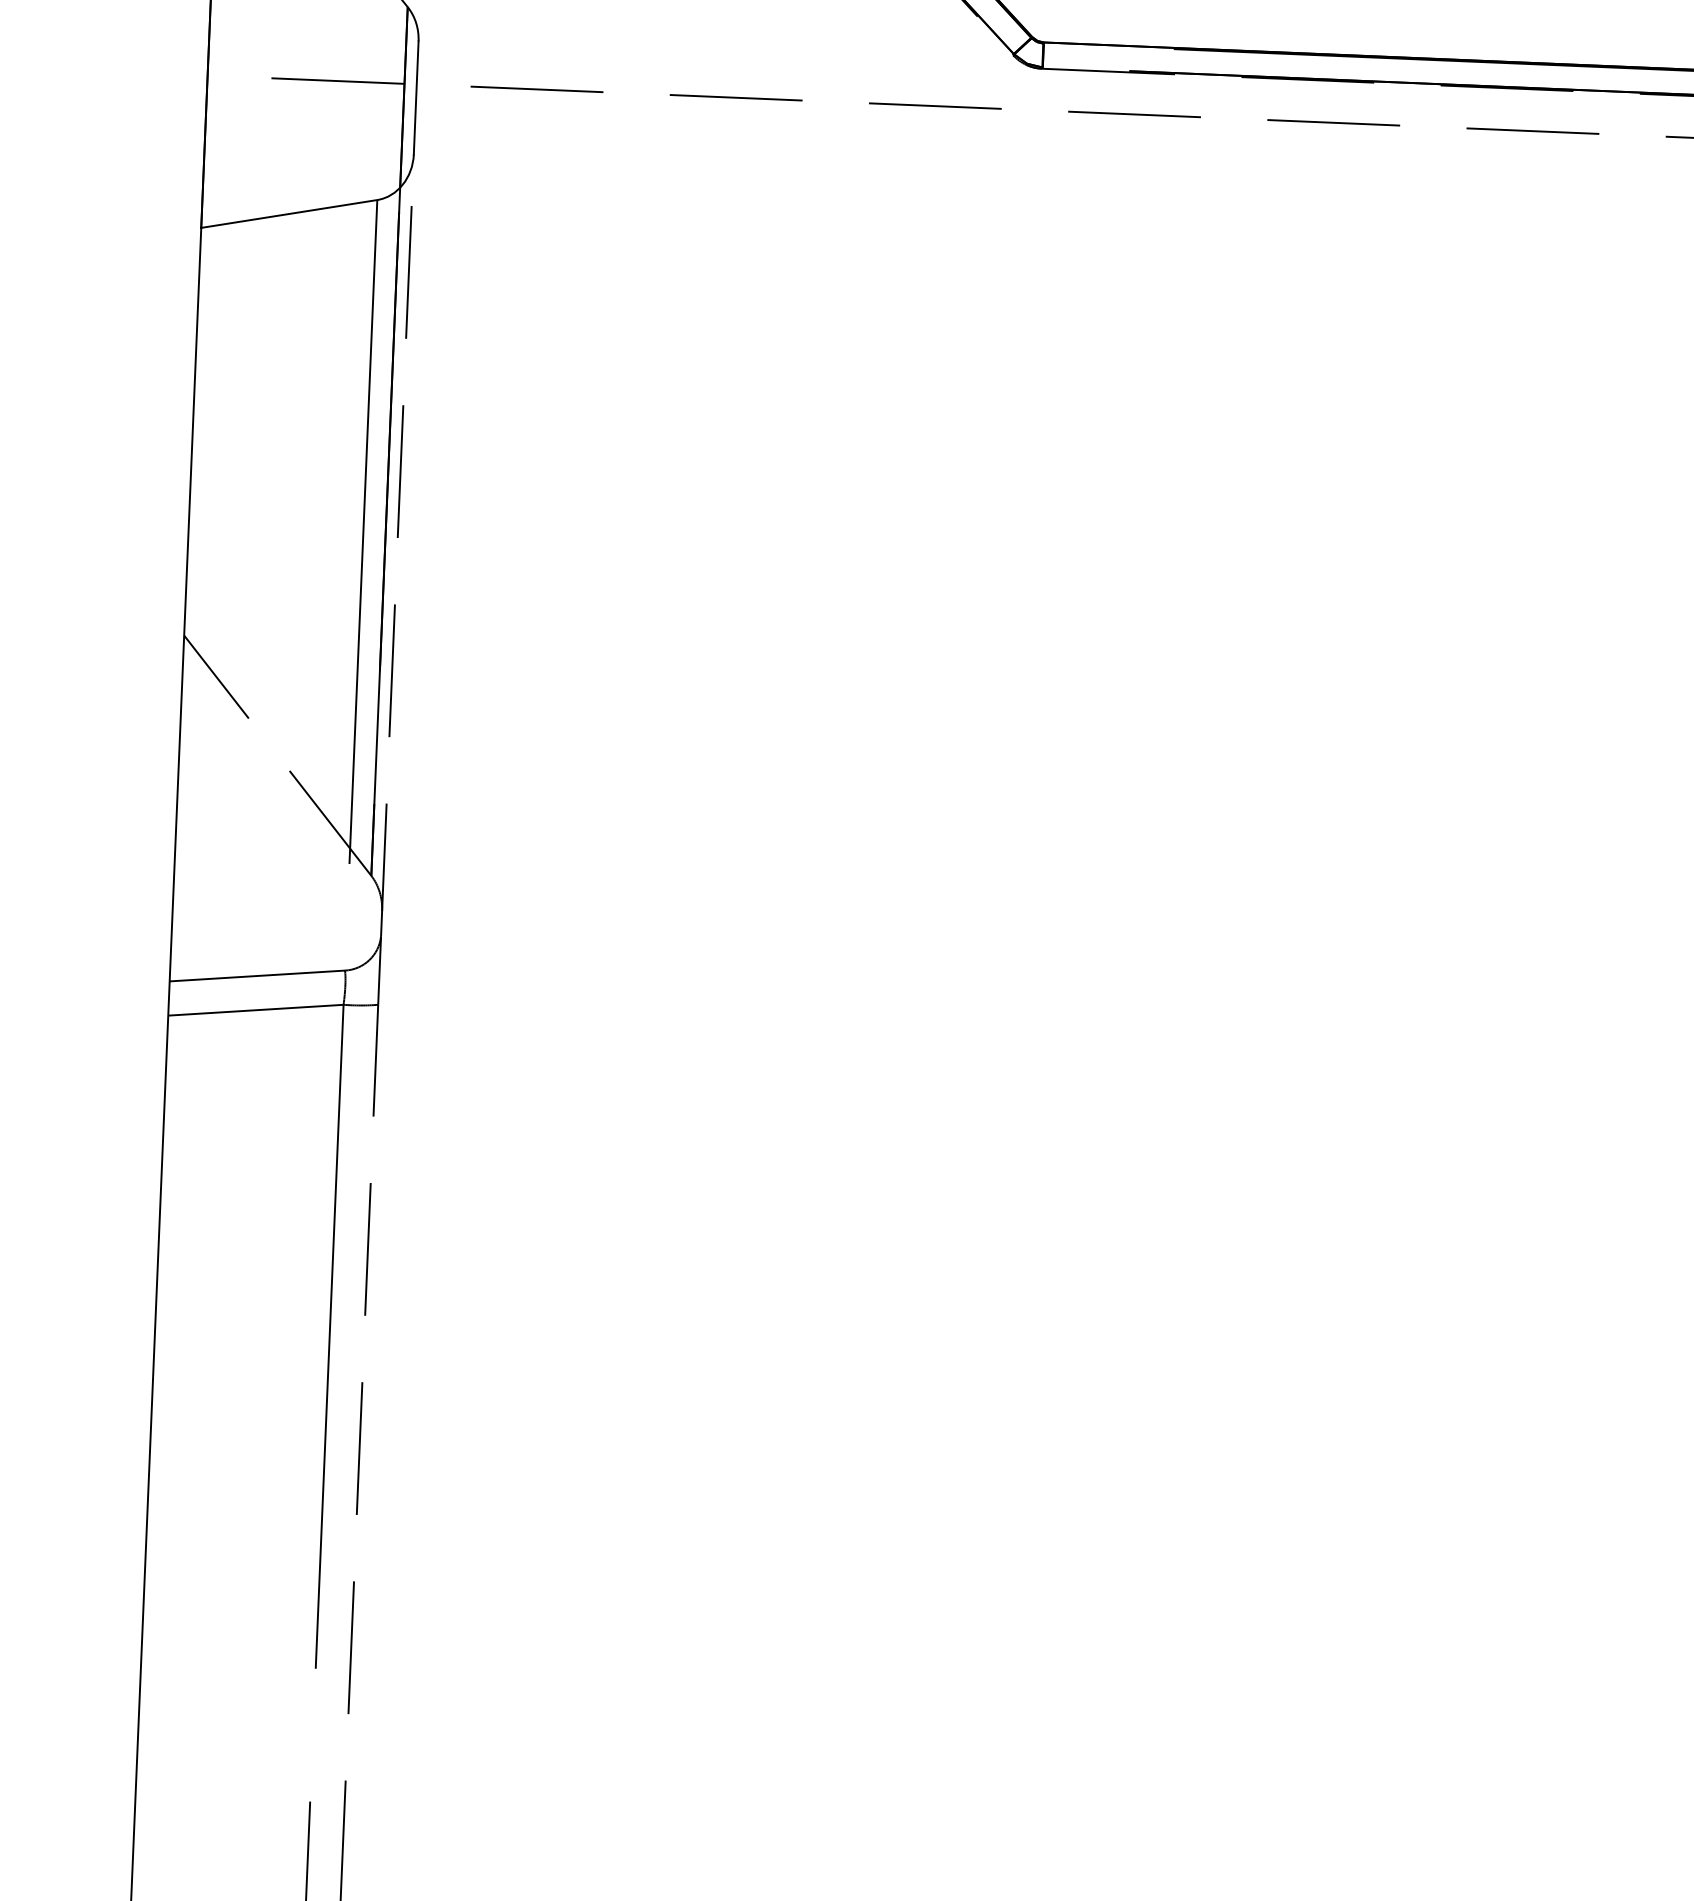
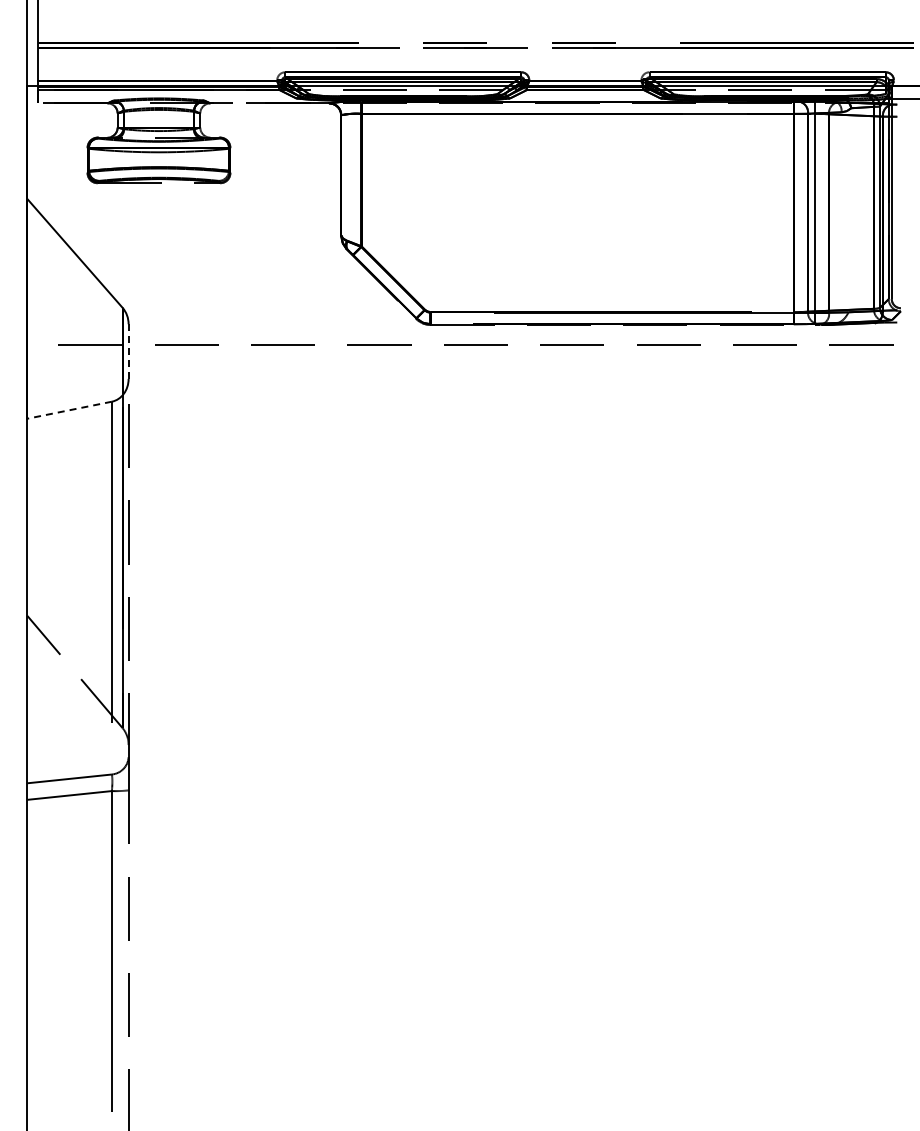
line: (415, 97) -> (128, 351), solid -> dashed
line: (288, 214) -> (69, 410), solid -> dashed

